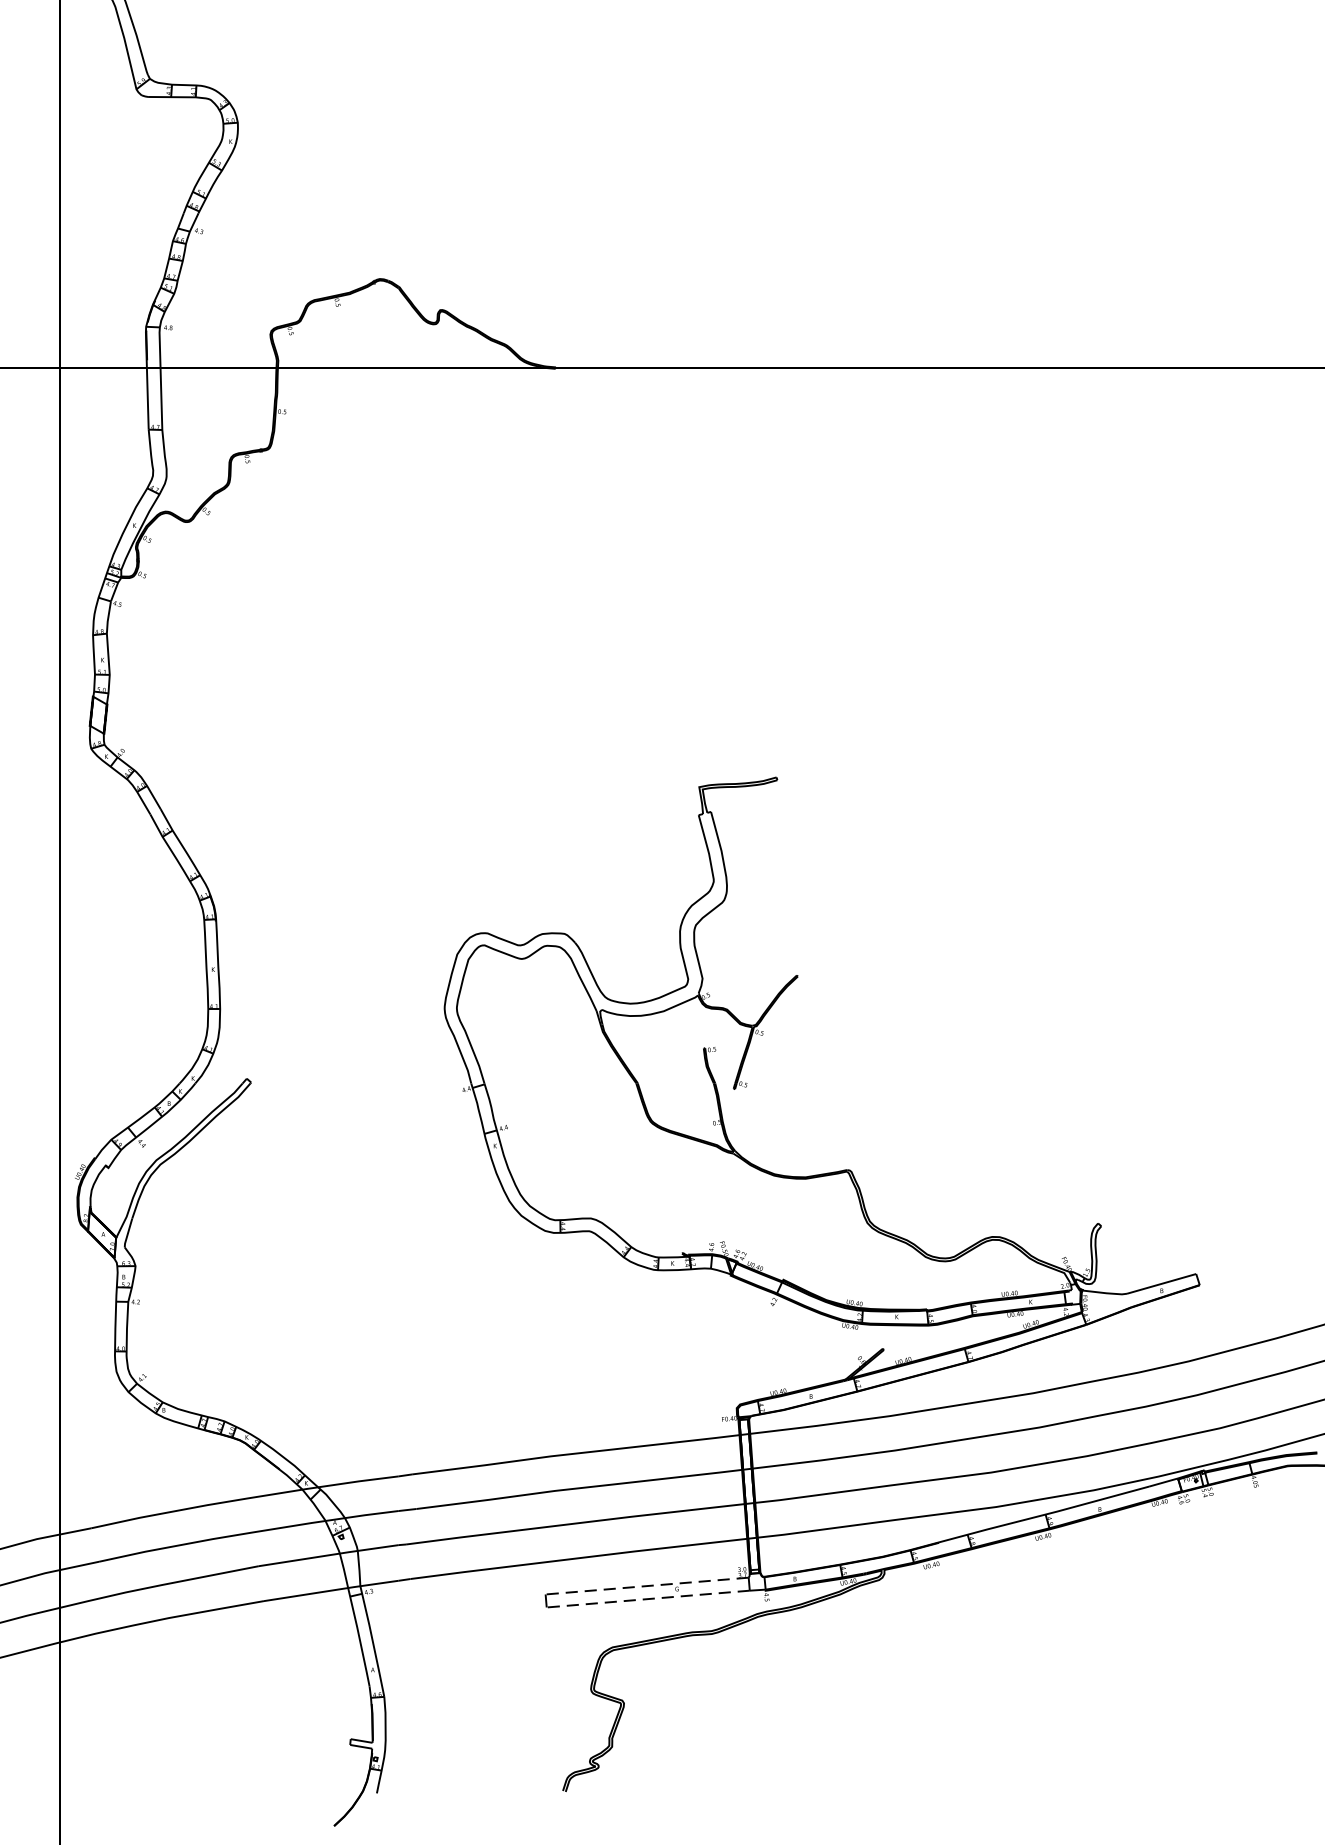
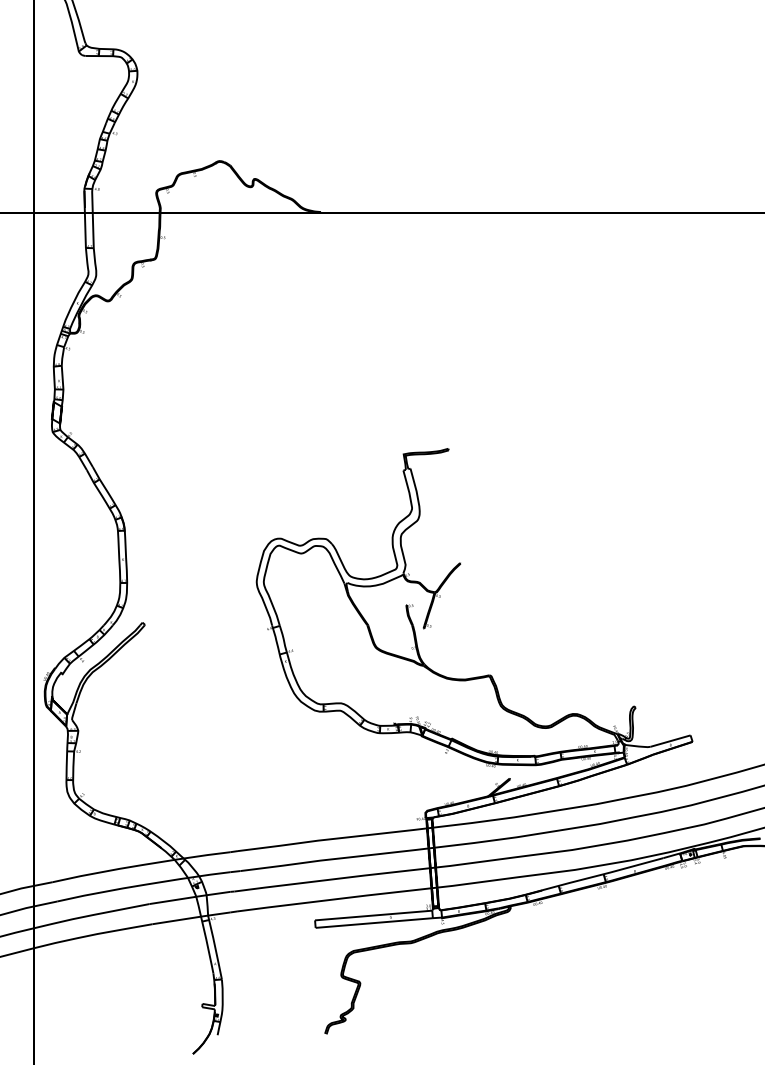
line: (646, 1586) -> (373, 915), dashed -> solid
line: (648, 1599) -> (374, 923), dashed -> solid

